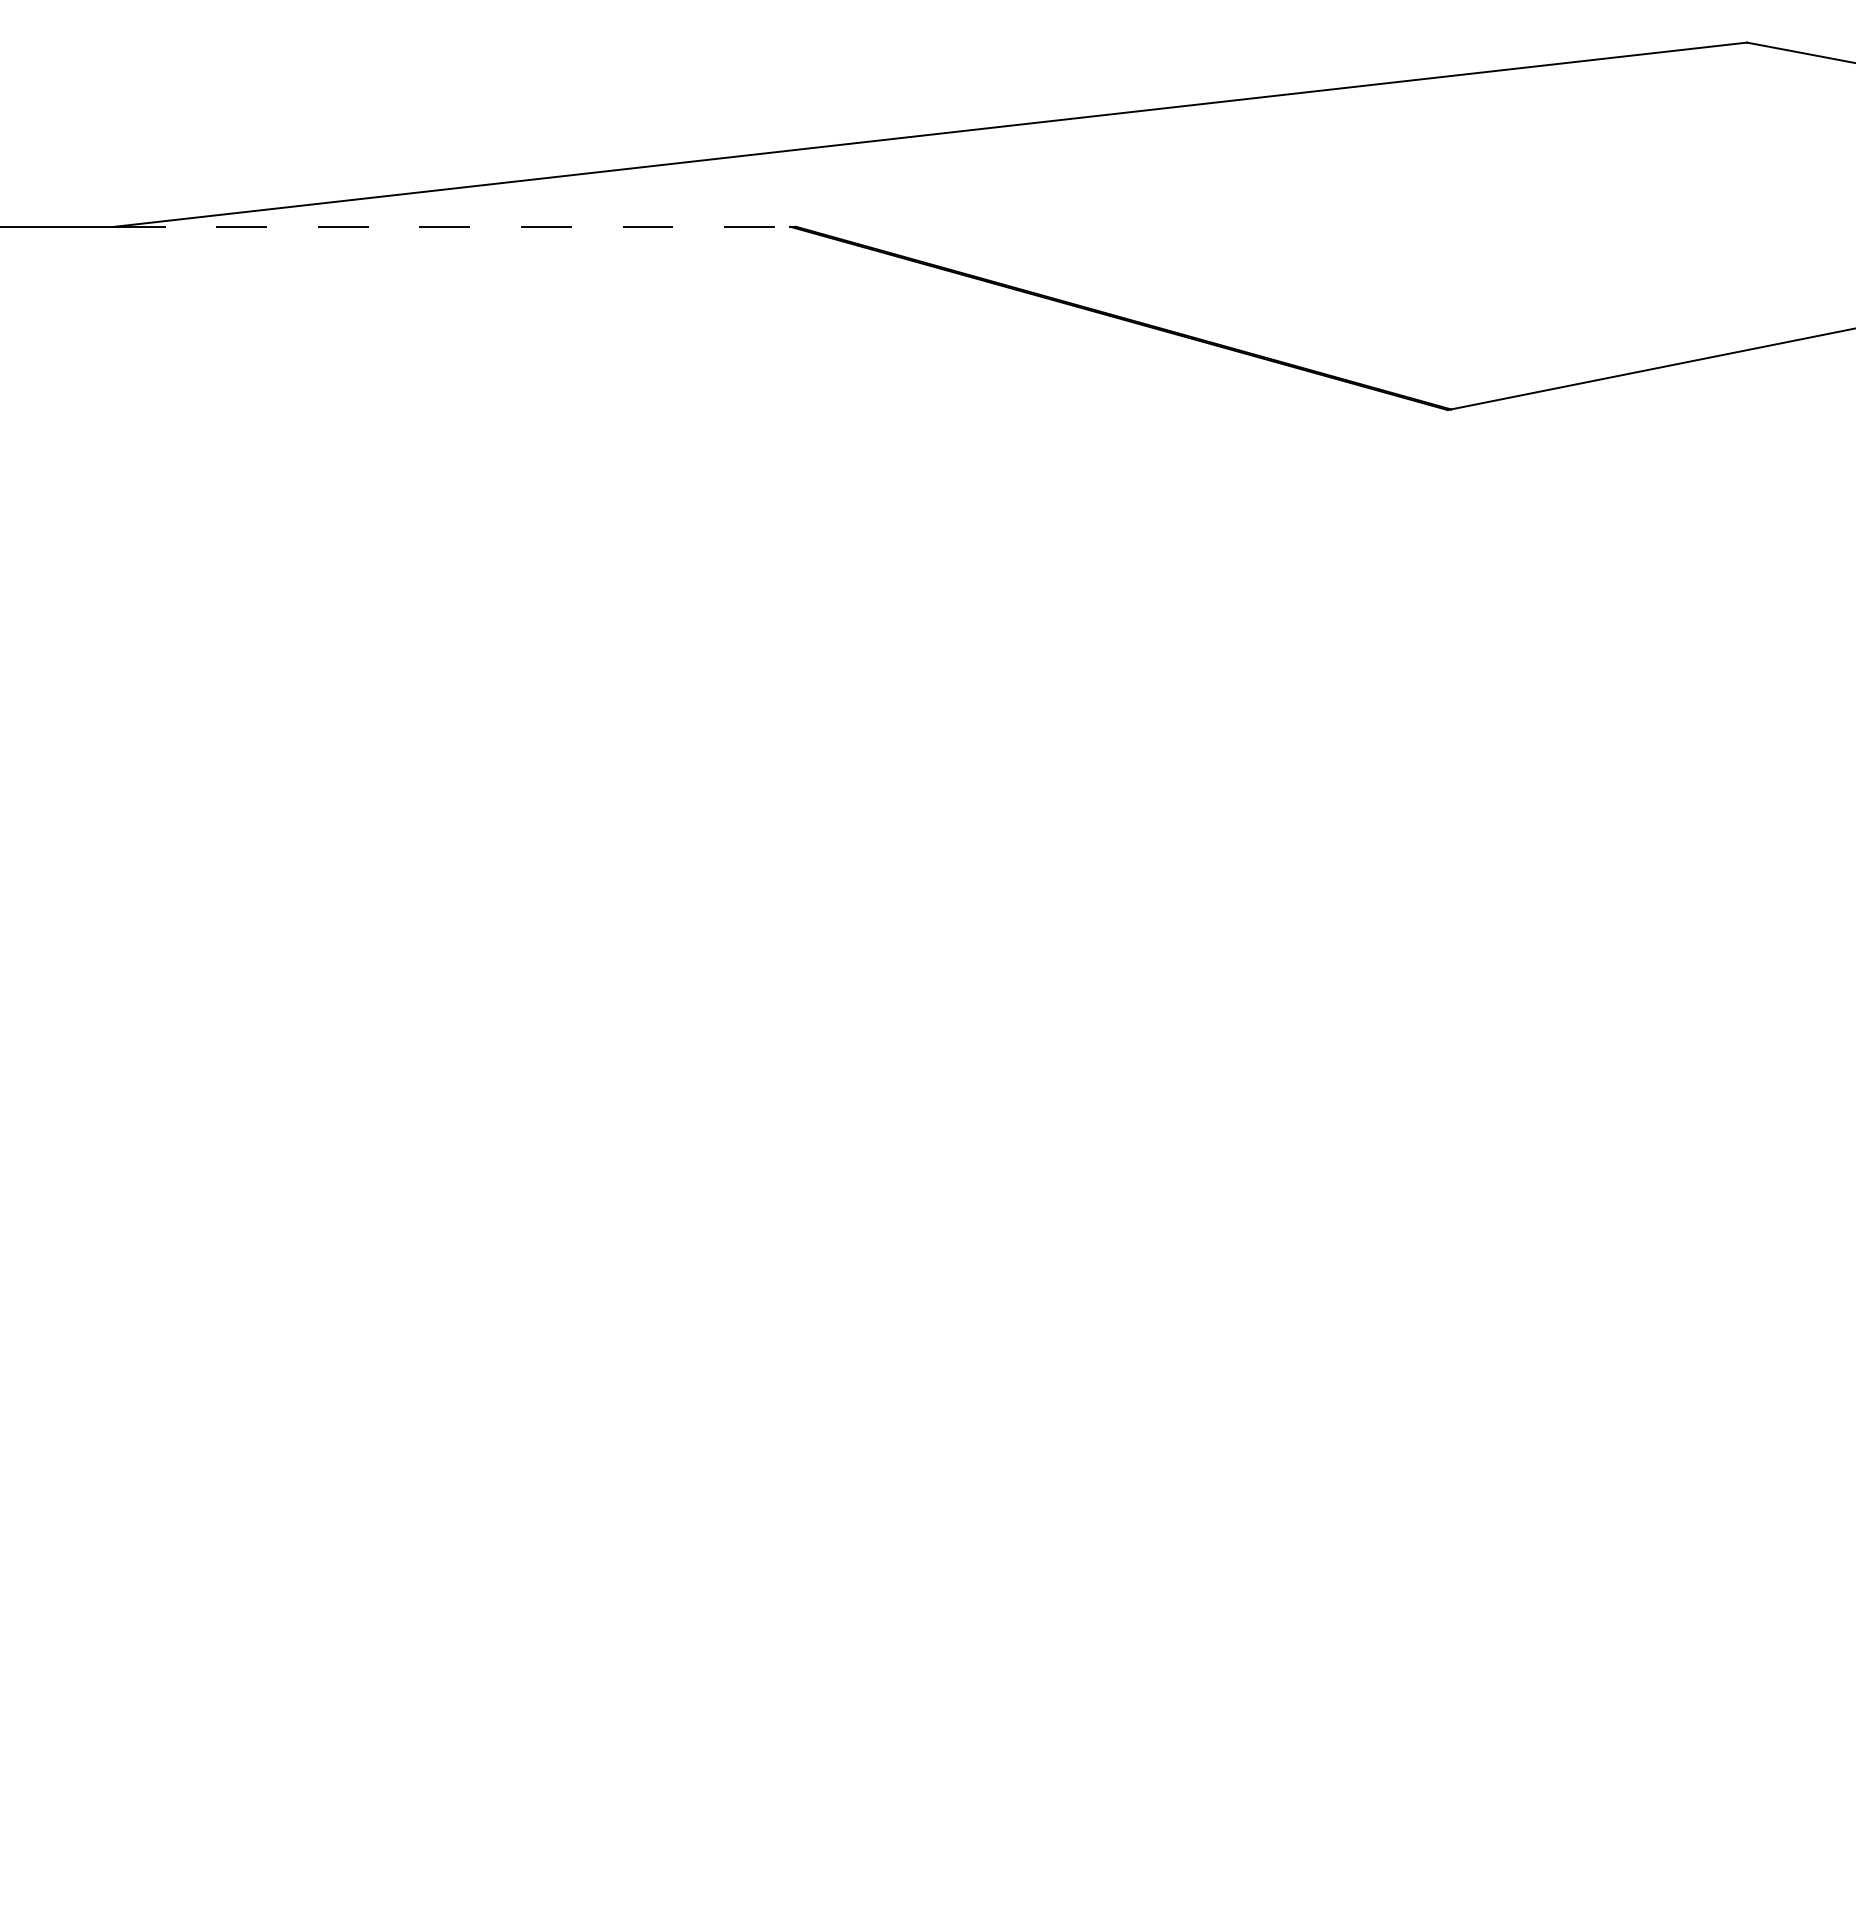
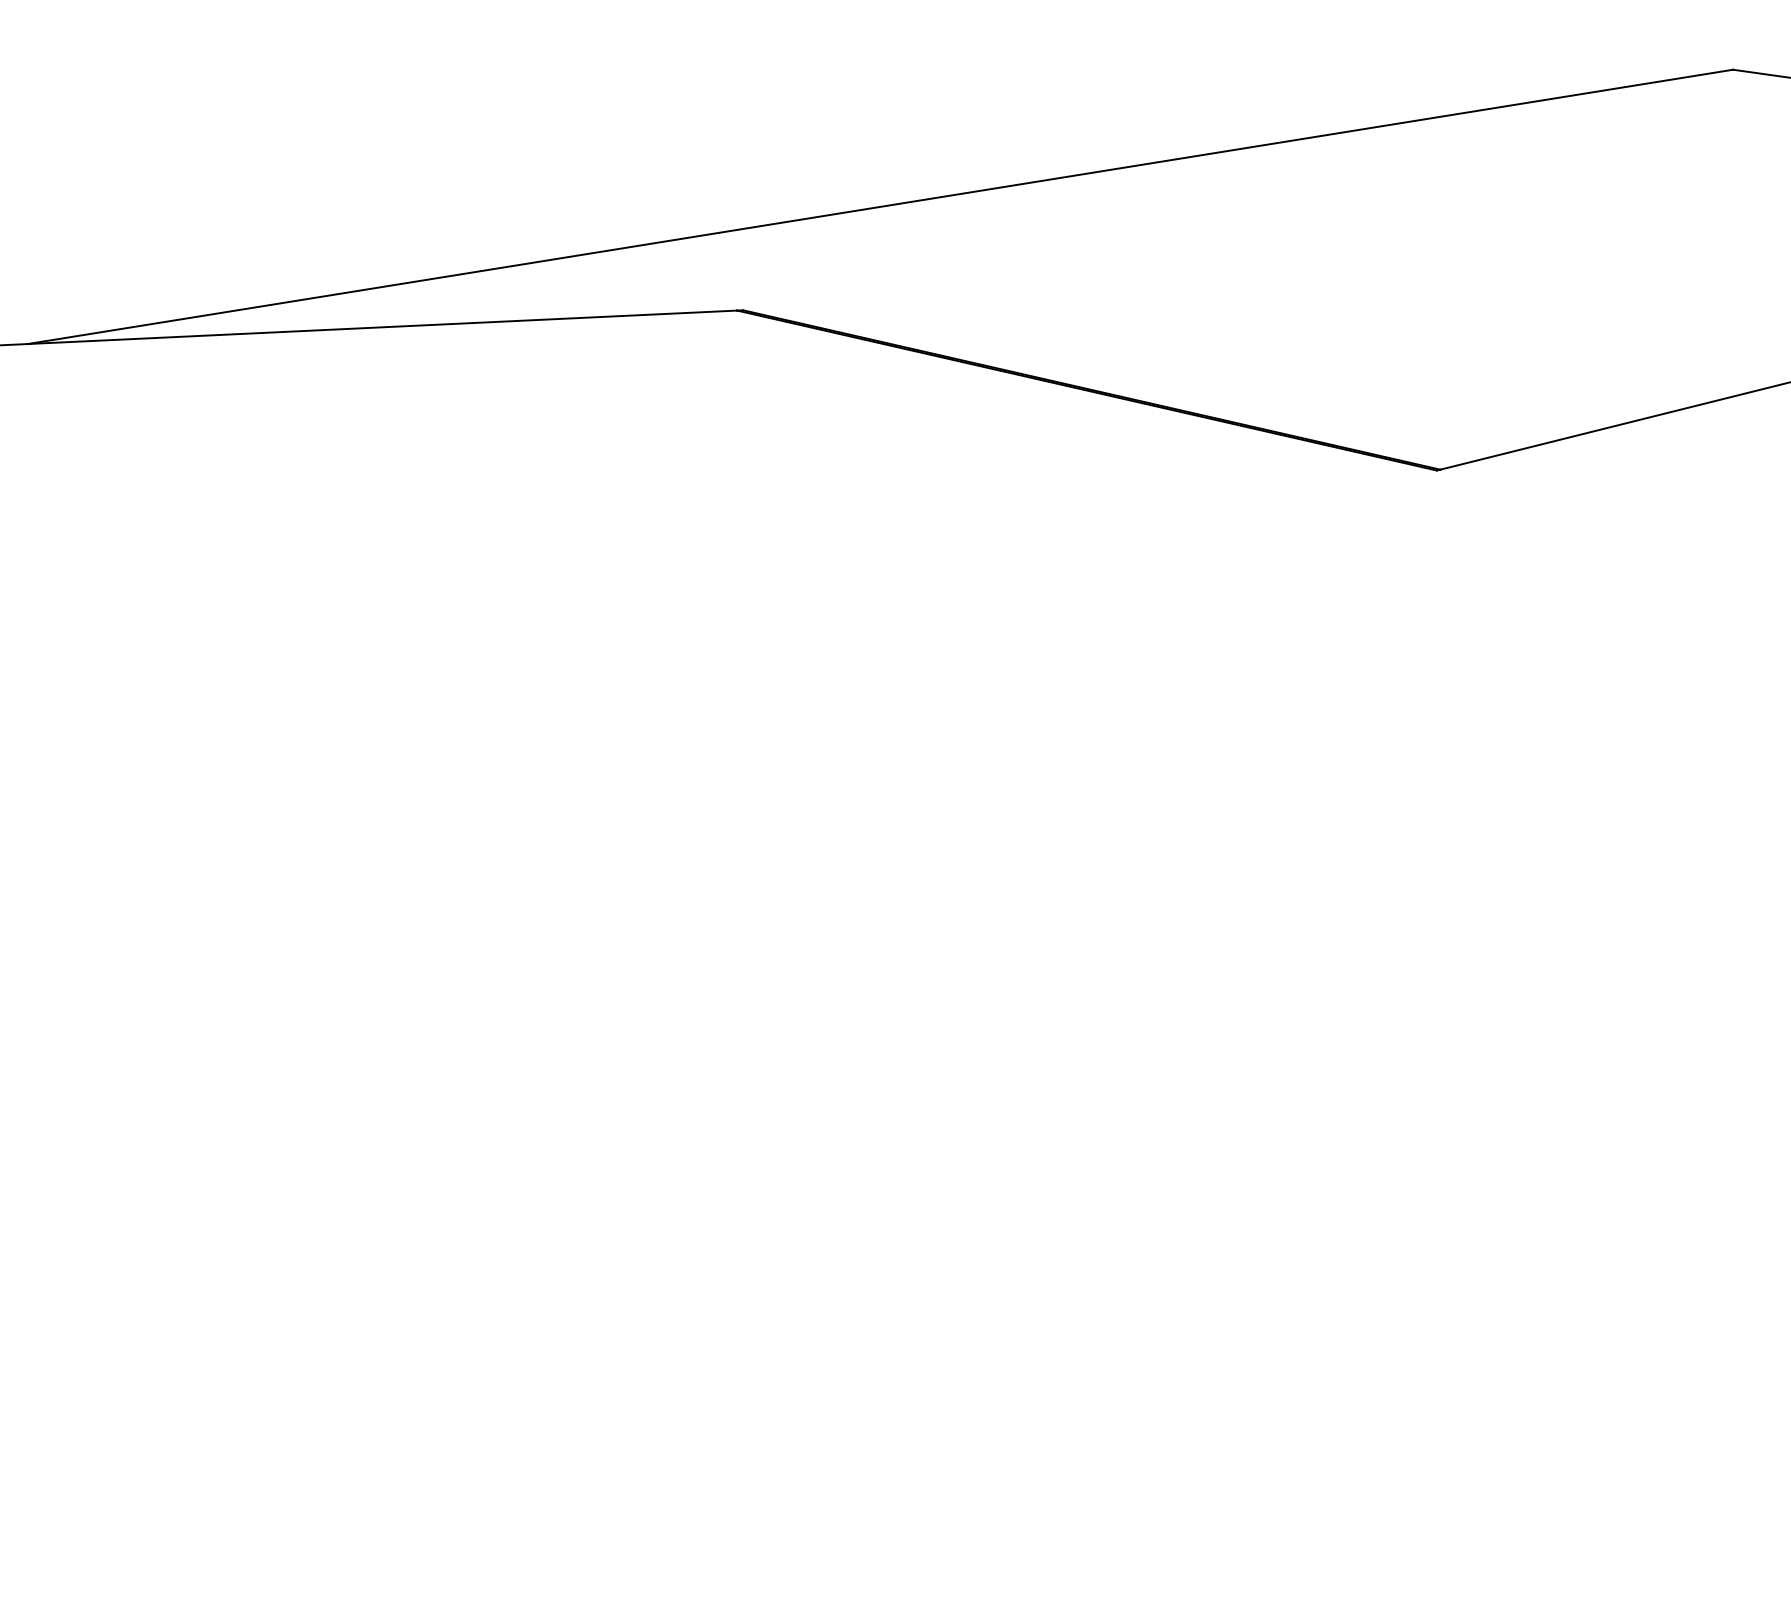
line: (452, 226) -> (382, 327), dashed -> solid

